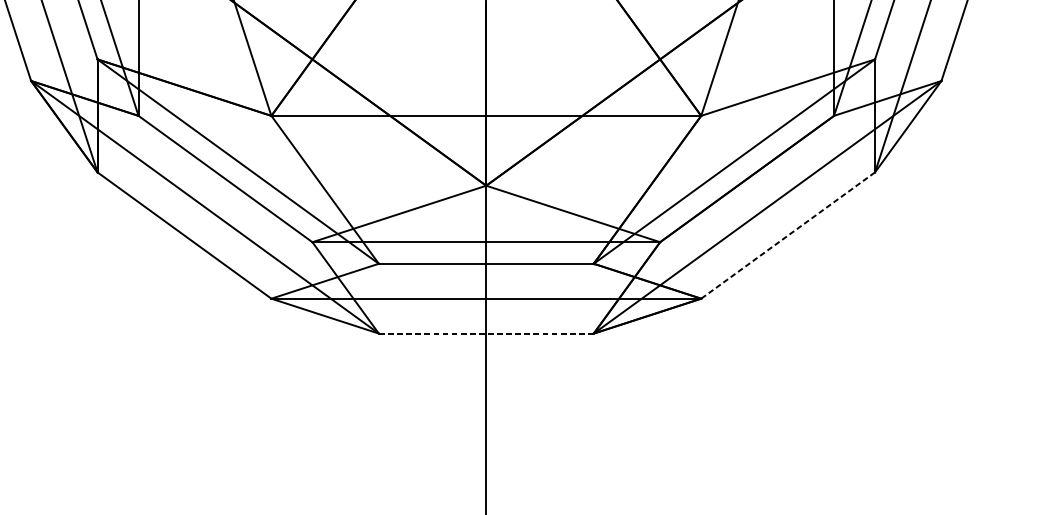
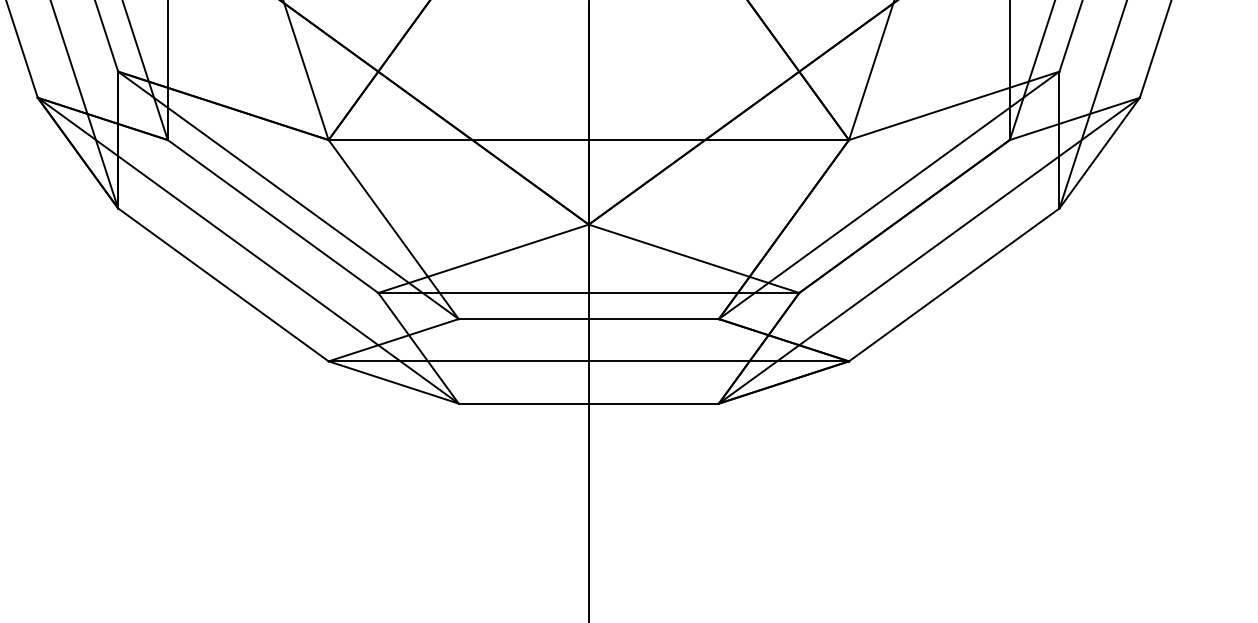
line: (787, 236) -> (953, 285), dashed -> solid
line: (486, 333) -> (588, 403), dashed -> solid

